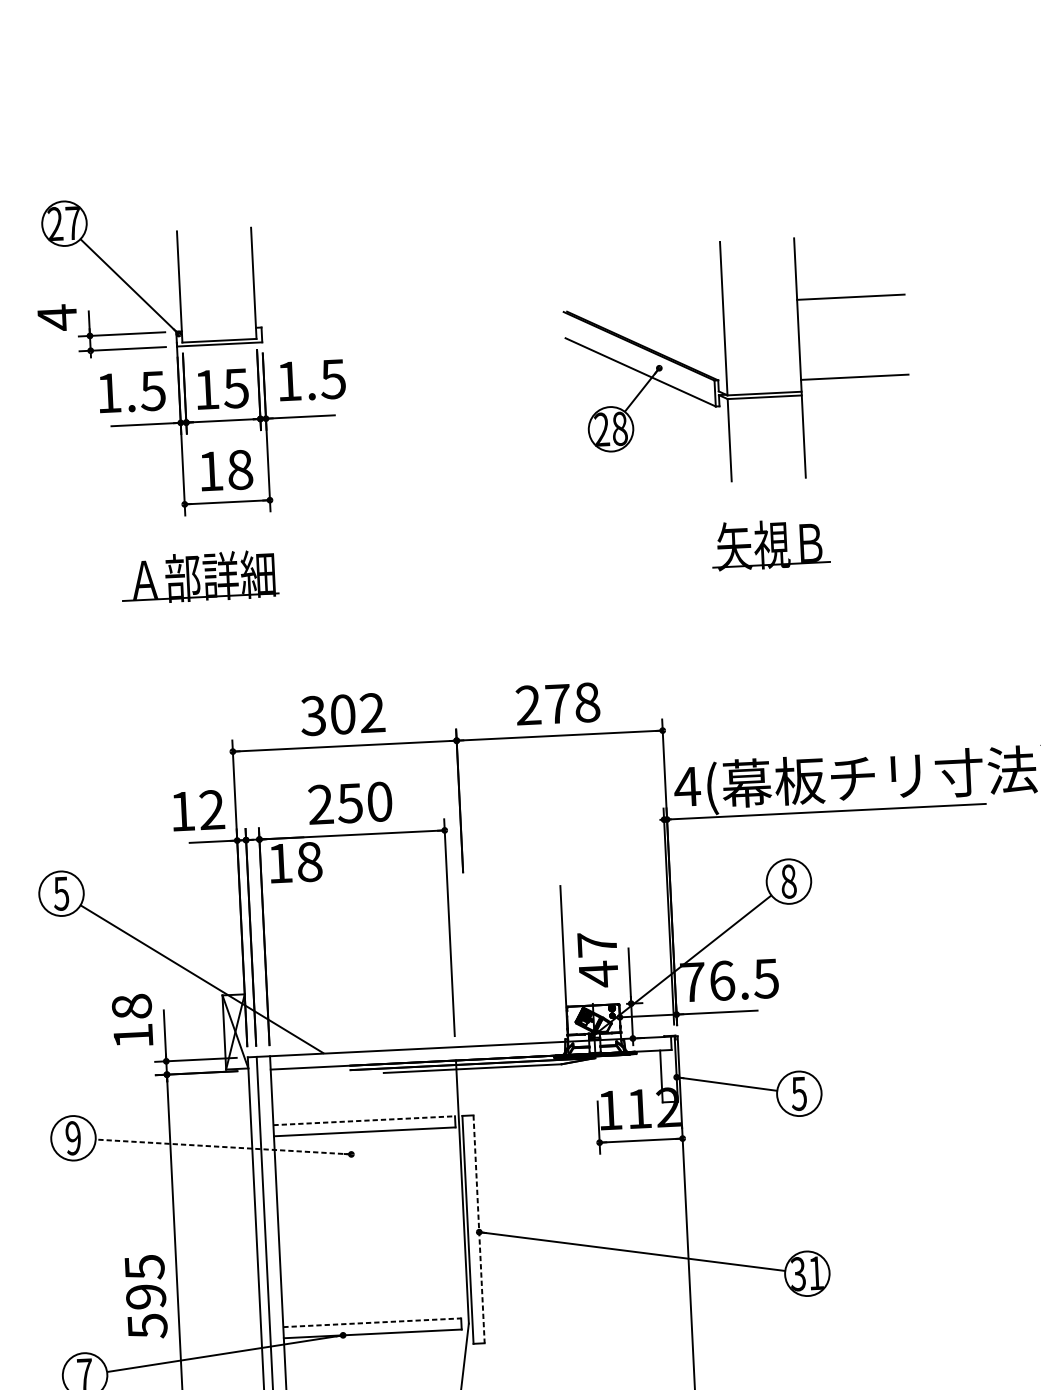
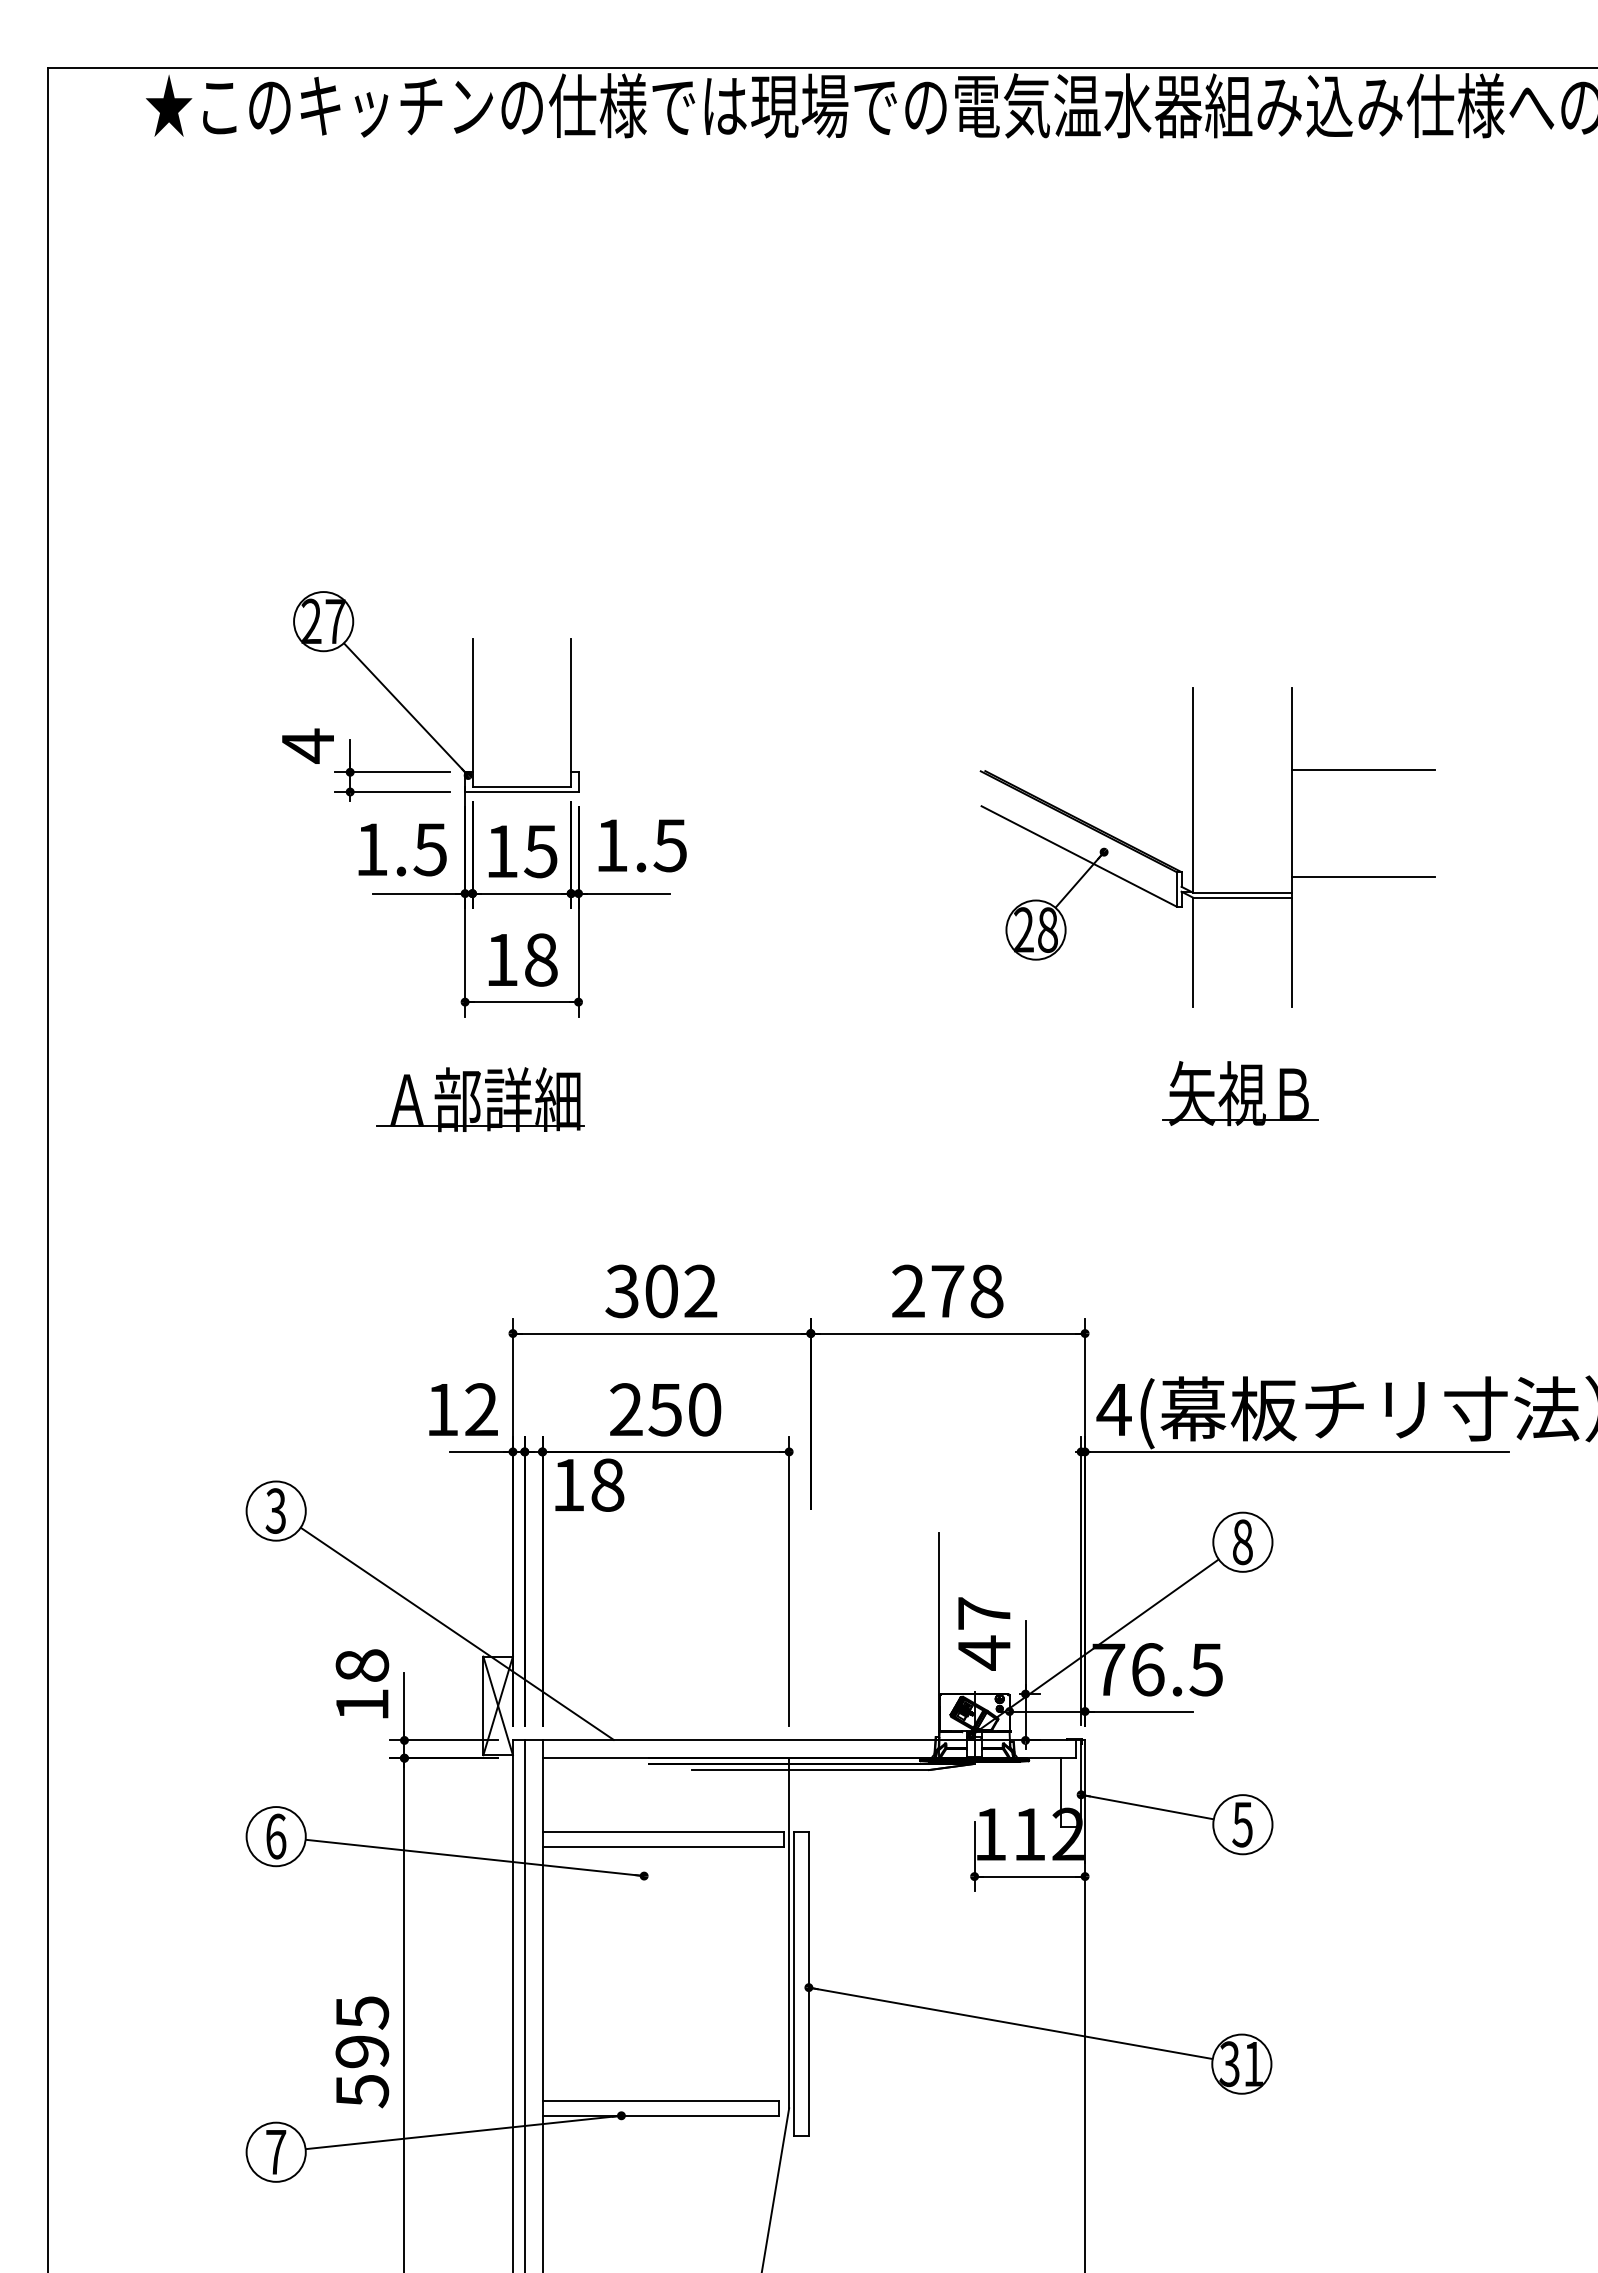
text: (60, 893) -> (275, 1510), 5 -> 3
line: (364, 1120) -> (663, 1832), dashed -> solid
text: (73, 1138) -> (276, 1836), 9 -> 6
line: (223, 1146) -> (474, 1857), dashed -> solid
line: (478, 1229) -> (808, 1983), dashed -> solid
line: (372, 1322) -> (661, 2100), dashed -> solid

